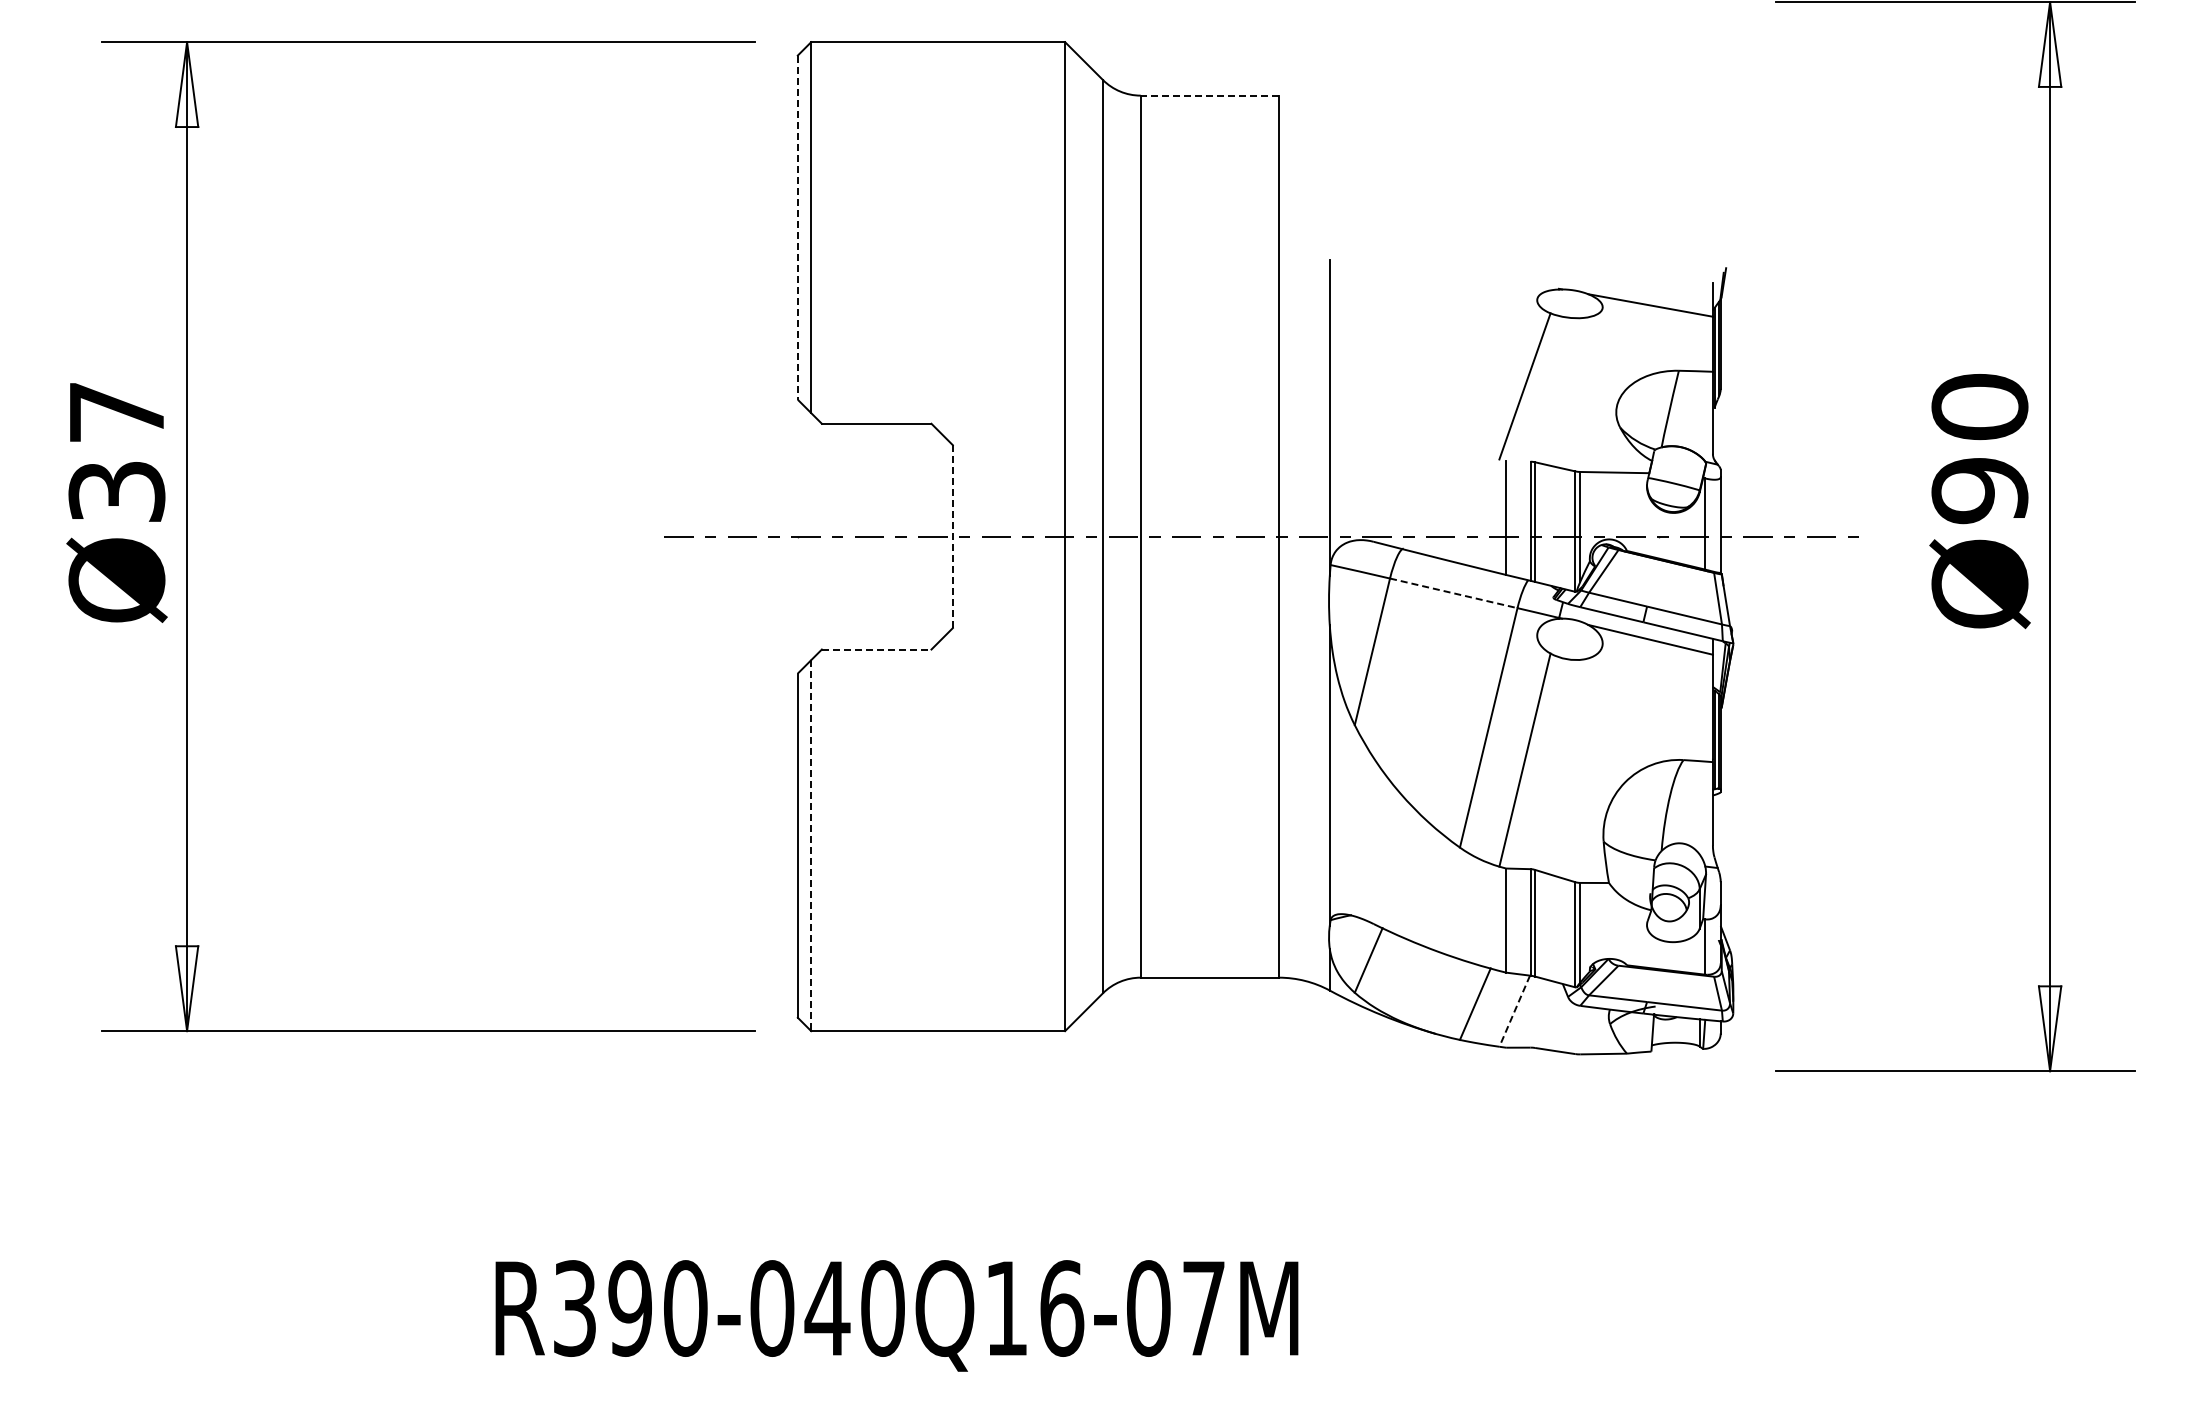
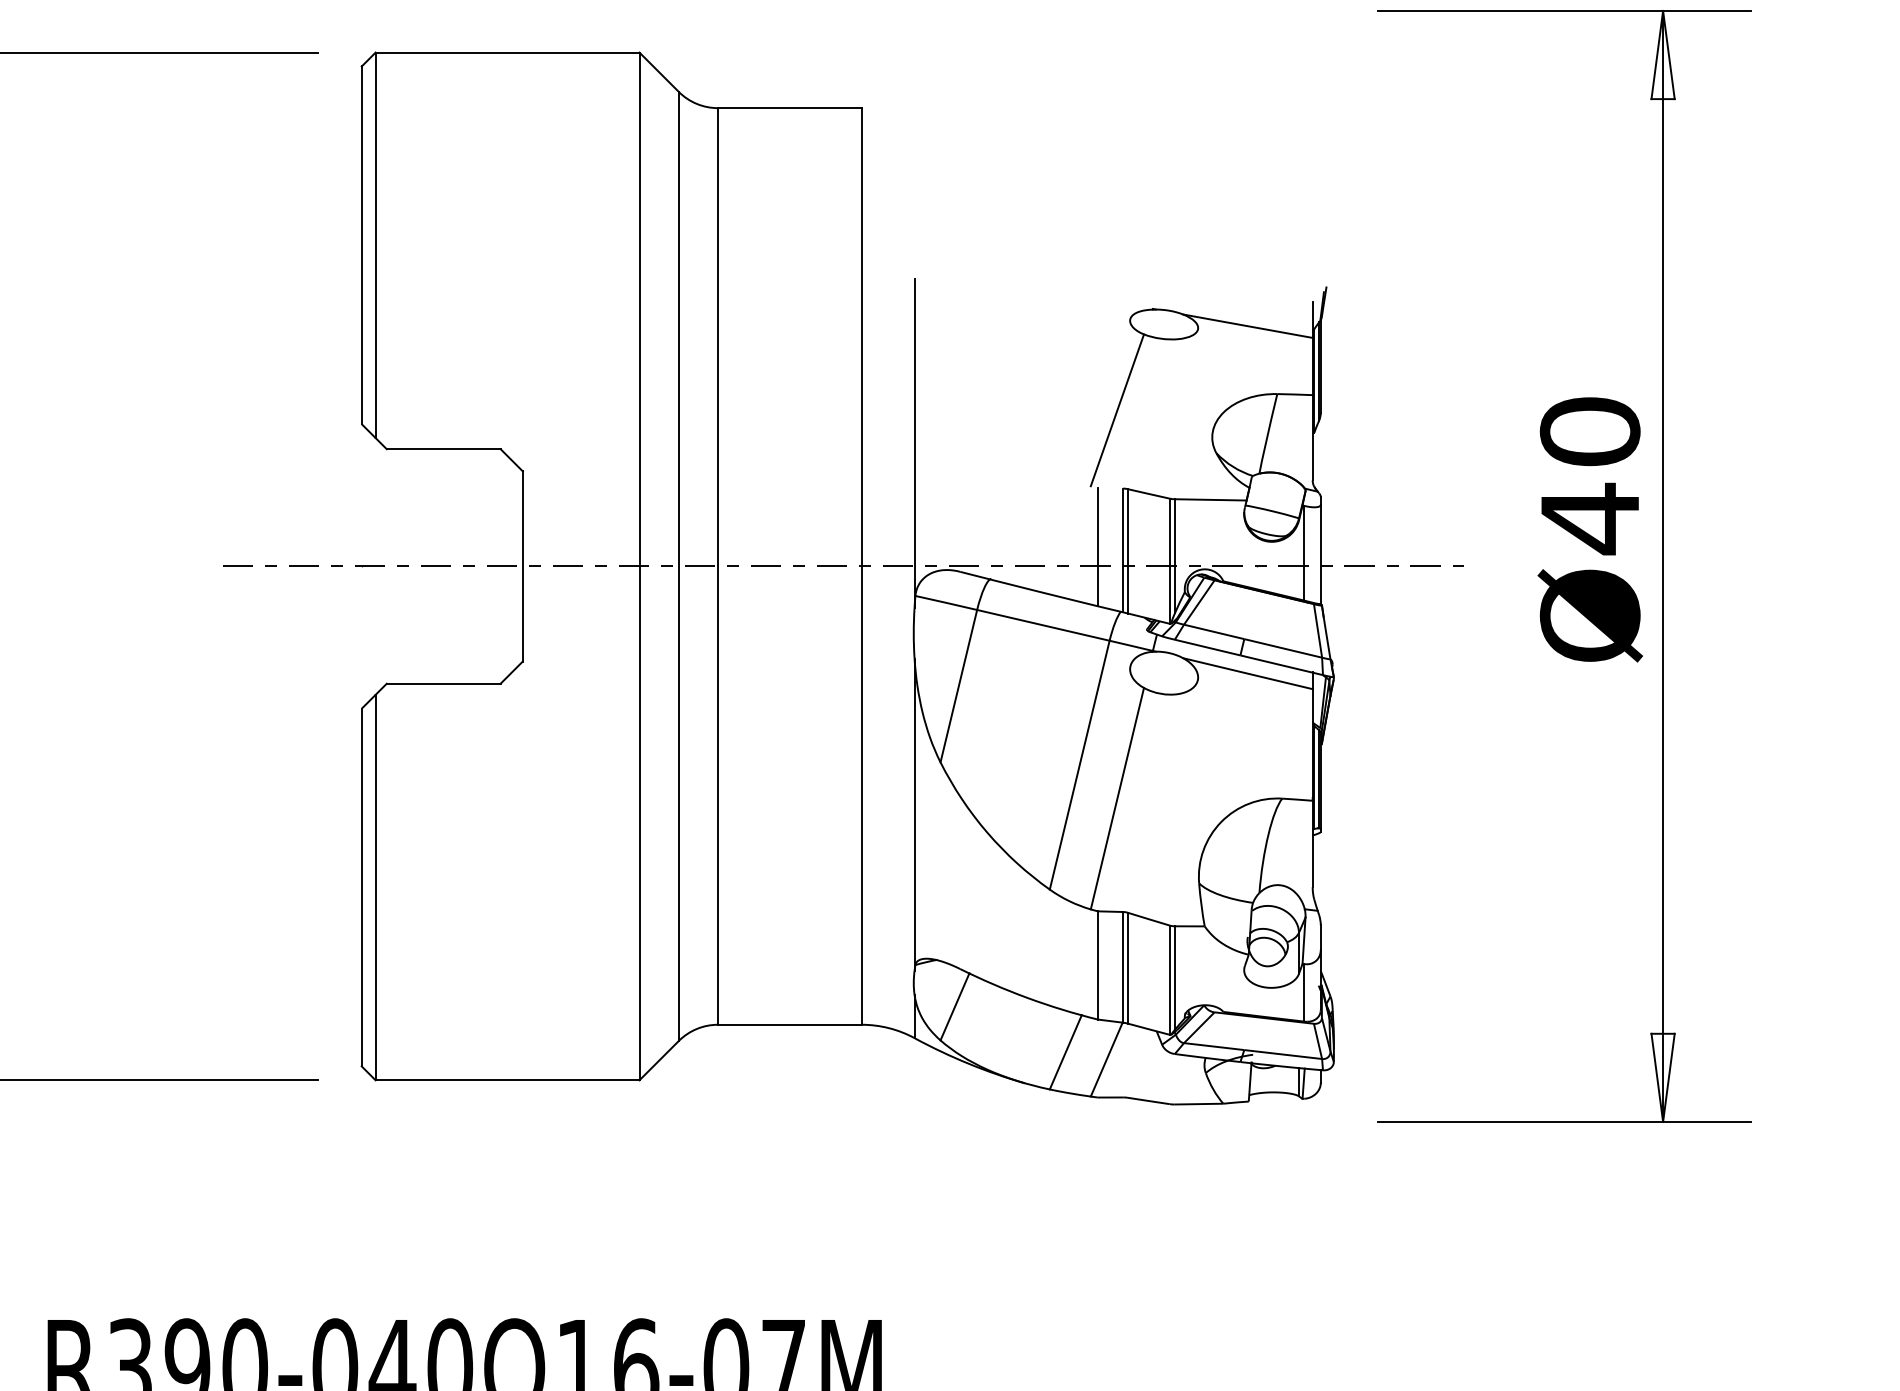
line: (1209, 95) -> (789, 108), dashed -> solid
line: (797, 228) -> (361, 246), dashed -> solid
text: (1979, 490) -> (1589, 518), Ø90 -> Ø40
line: (952, 537) -> (522, 567), dashed -> solid
line: (1454, 593) -> (1044, 625), dashed -> solid
line: (876, 649) -> (443, 683), dashed -> solid
line: (811, 846) -> (375, 888), dashed -> solid
line: (1514, 1011) -> (1106, 1059), dashed -> solid

